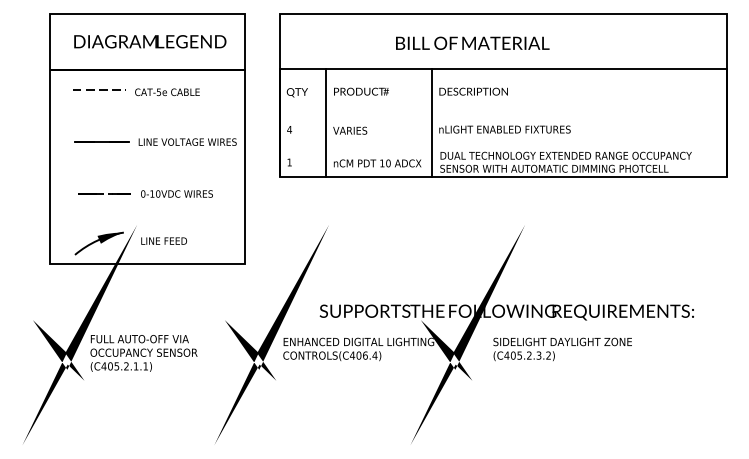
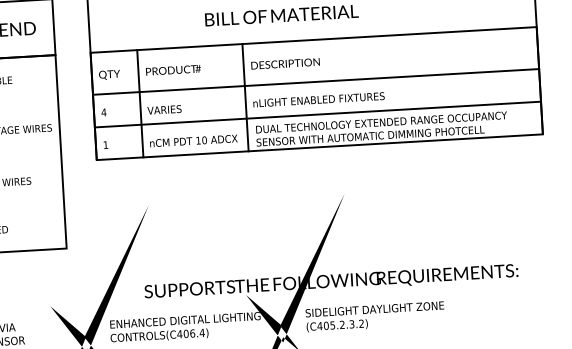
line: (502, 111) -> (315, 81), added
line: (502, 144) -> (317, 114), added
text: (562, 349) -> (375, 316), moved

